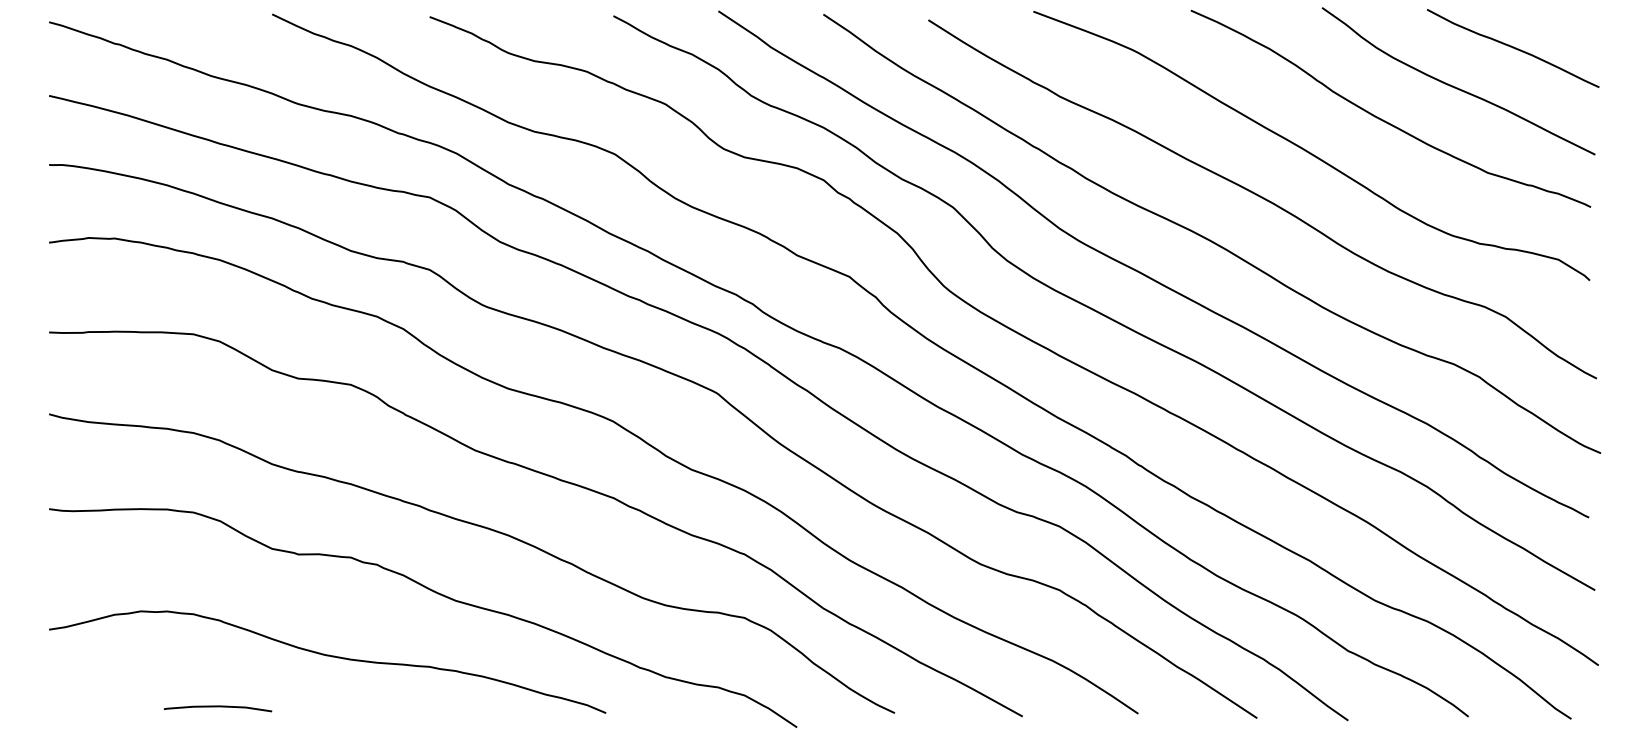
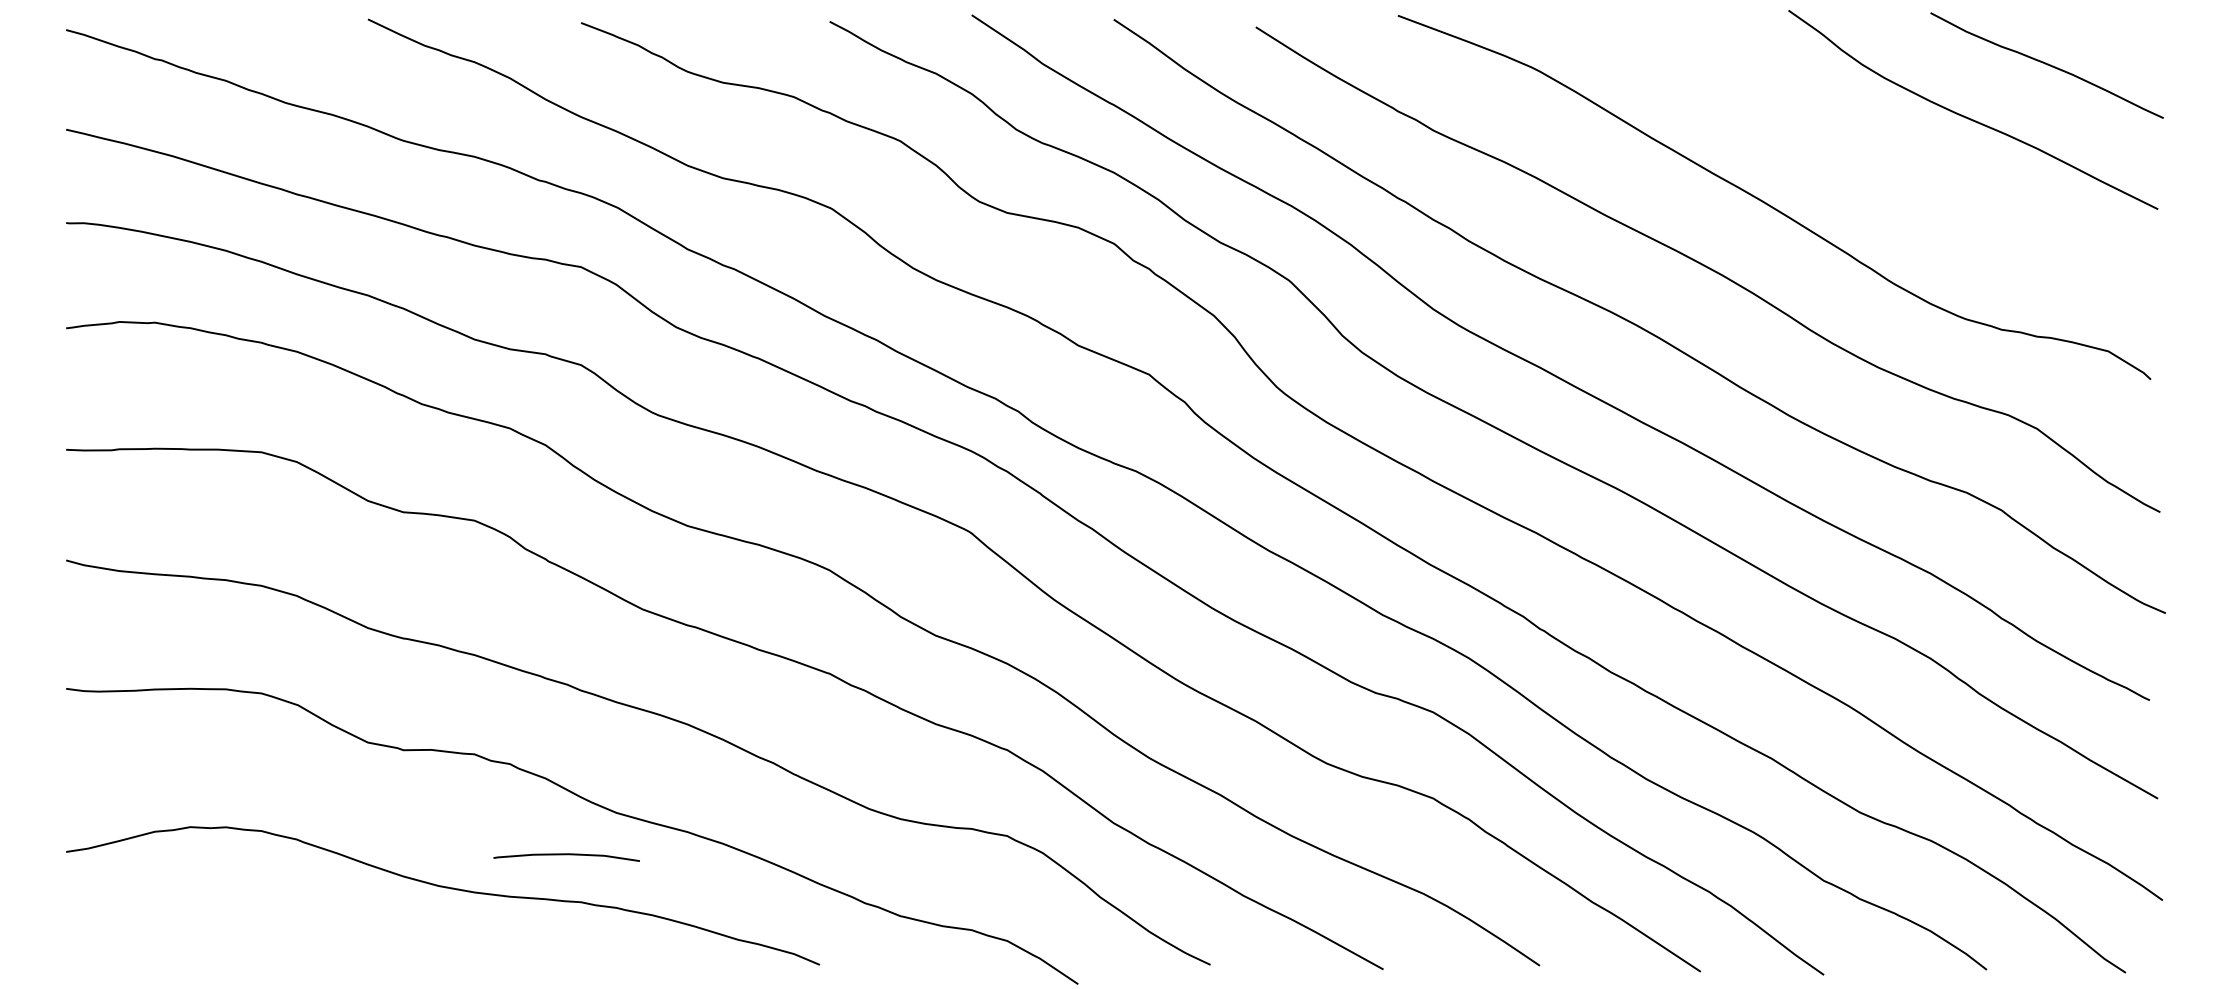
curve: (1385, 120) -> (1874, 163), removed
curve: (217, 707) -> (565, 855), moved

